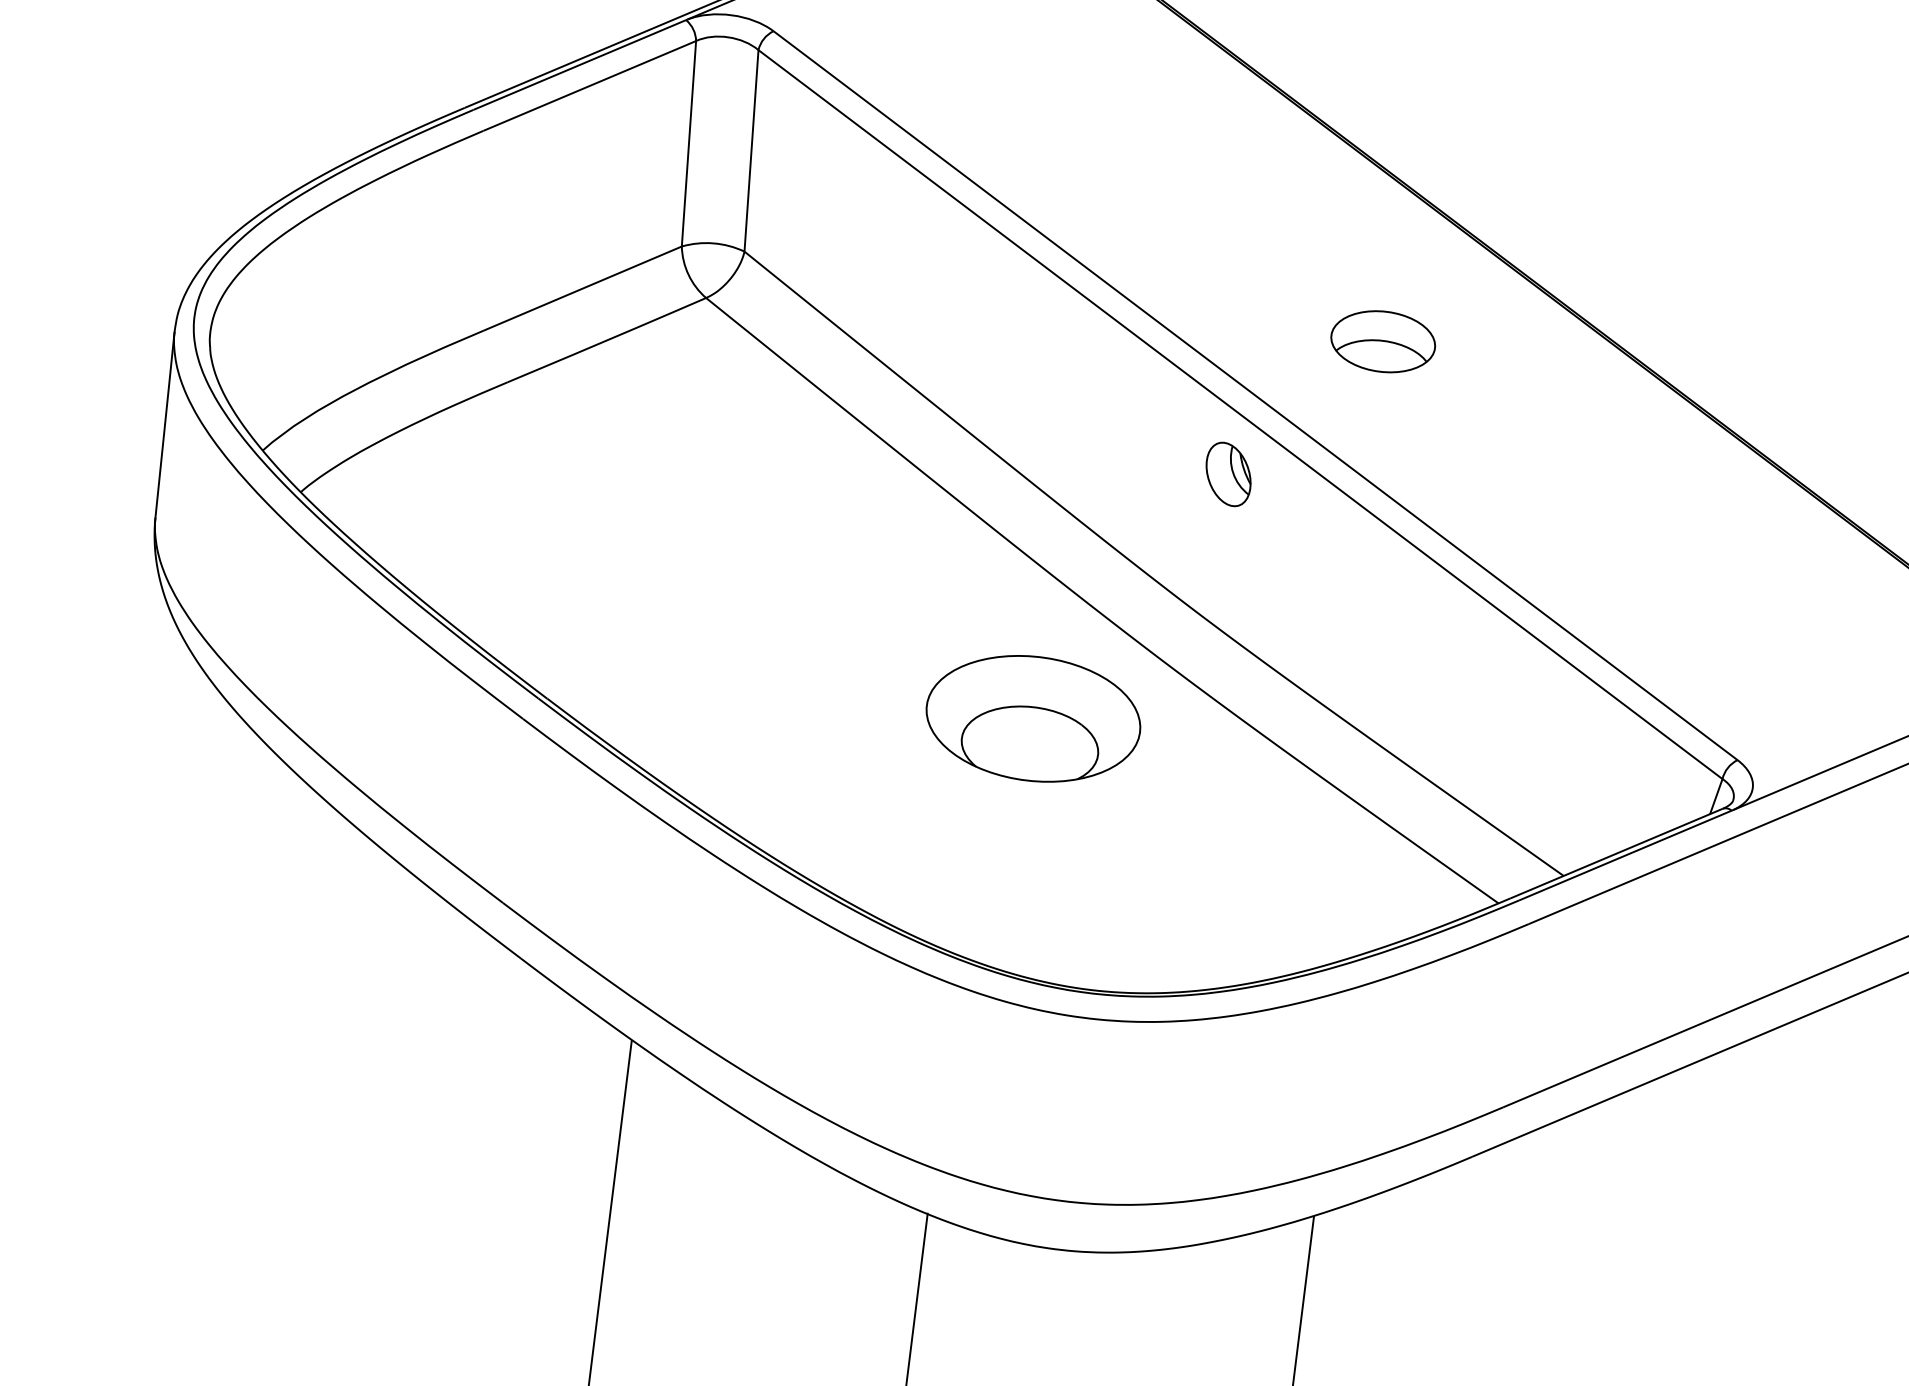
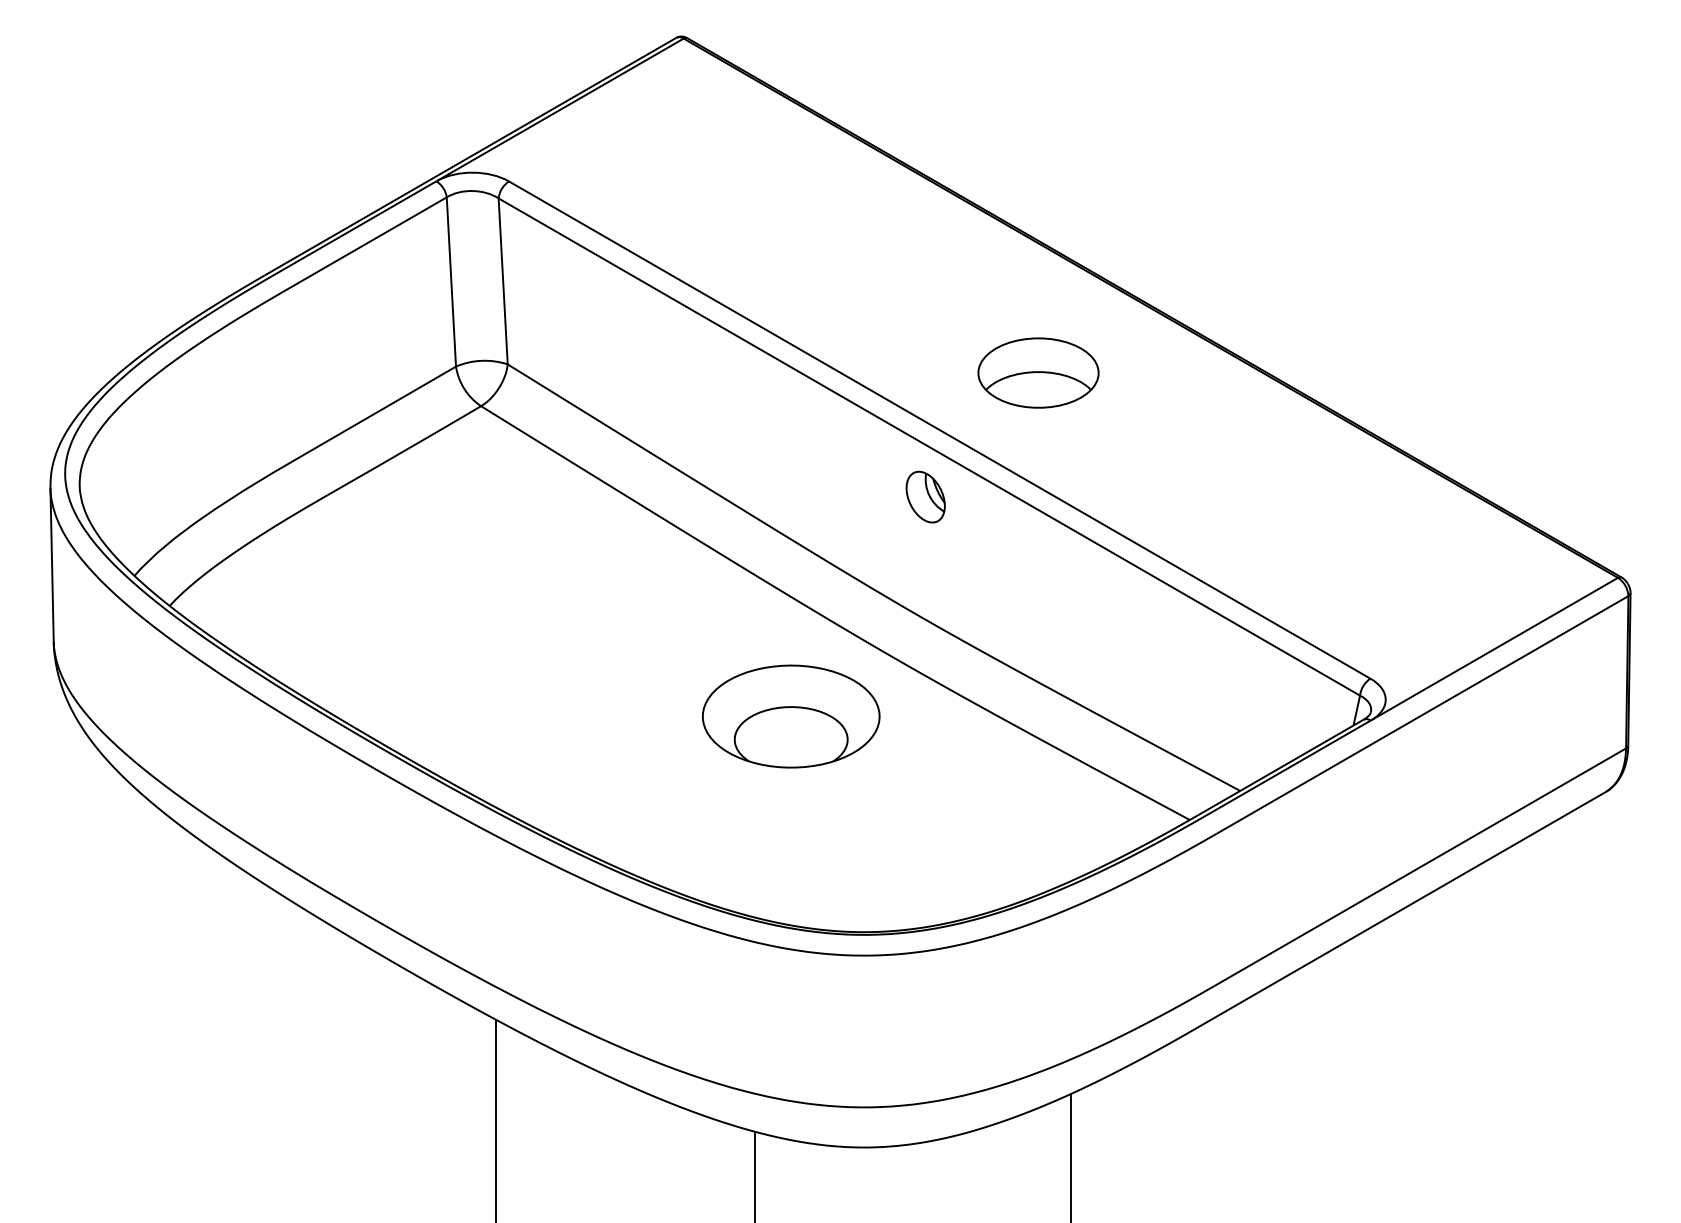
part: (1383, 341) -> (1038, 372), size x1.4

